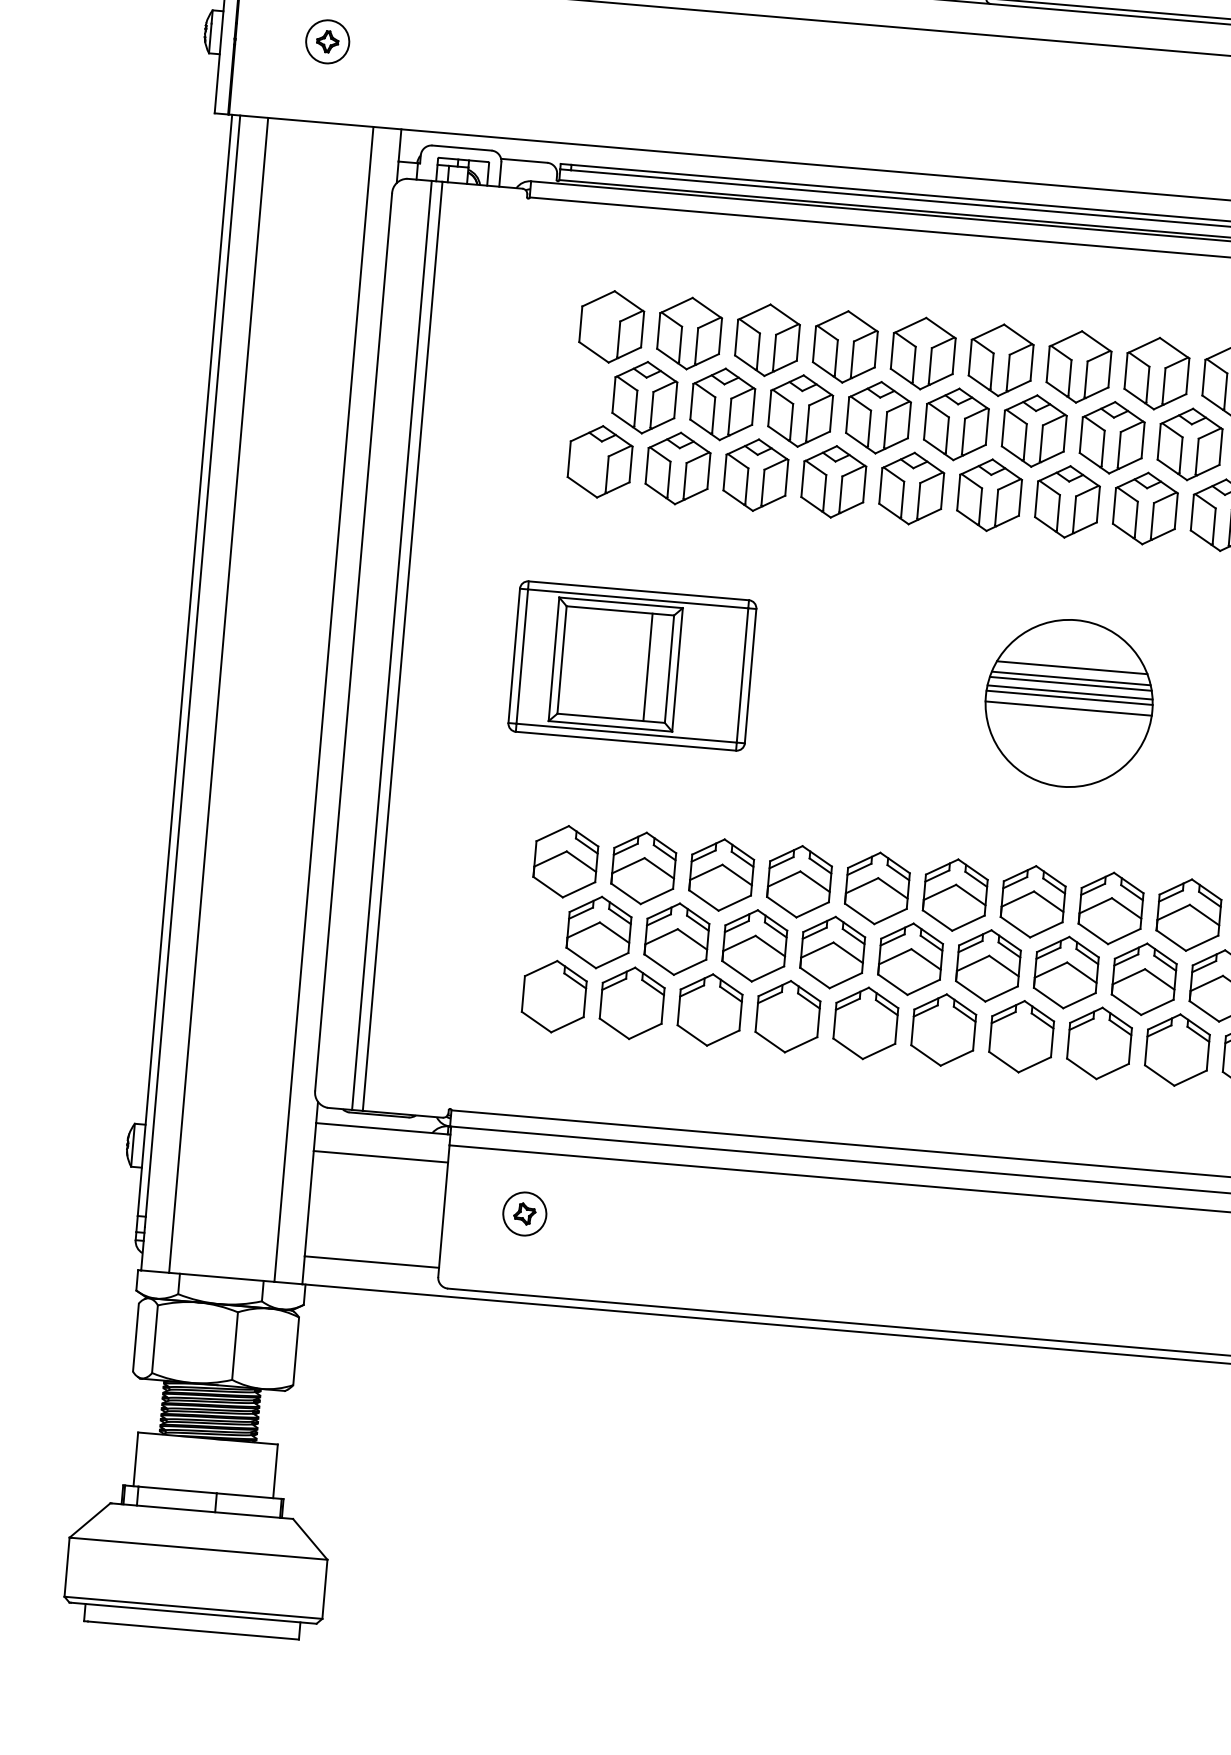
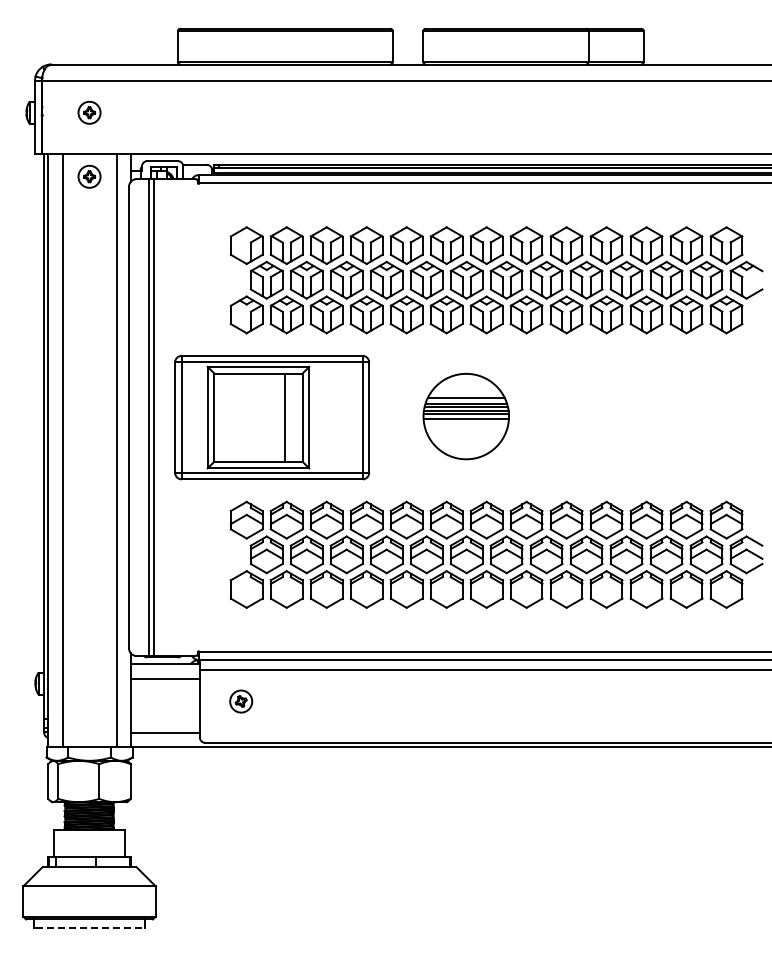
part: (316, 165) -> (89, 176), added
part: (631, 665) -> (271, 417), size x1.6
part: (1067, 703) -> (465, 416), moved
line: (195, 1631) -> (91, 928), solid -> dashed

